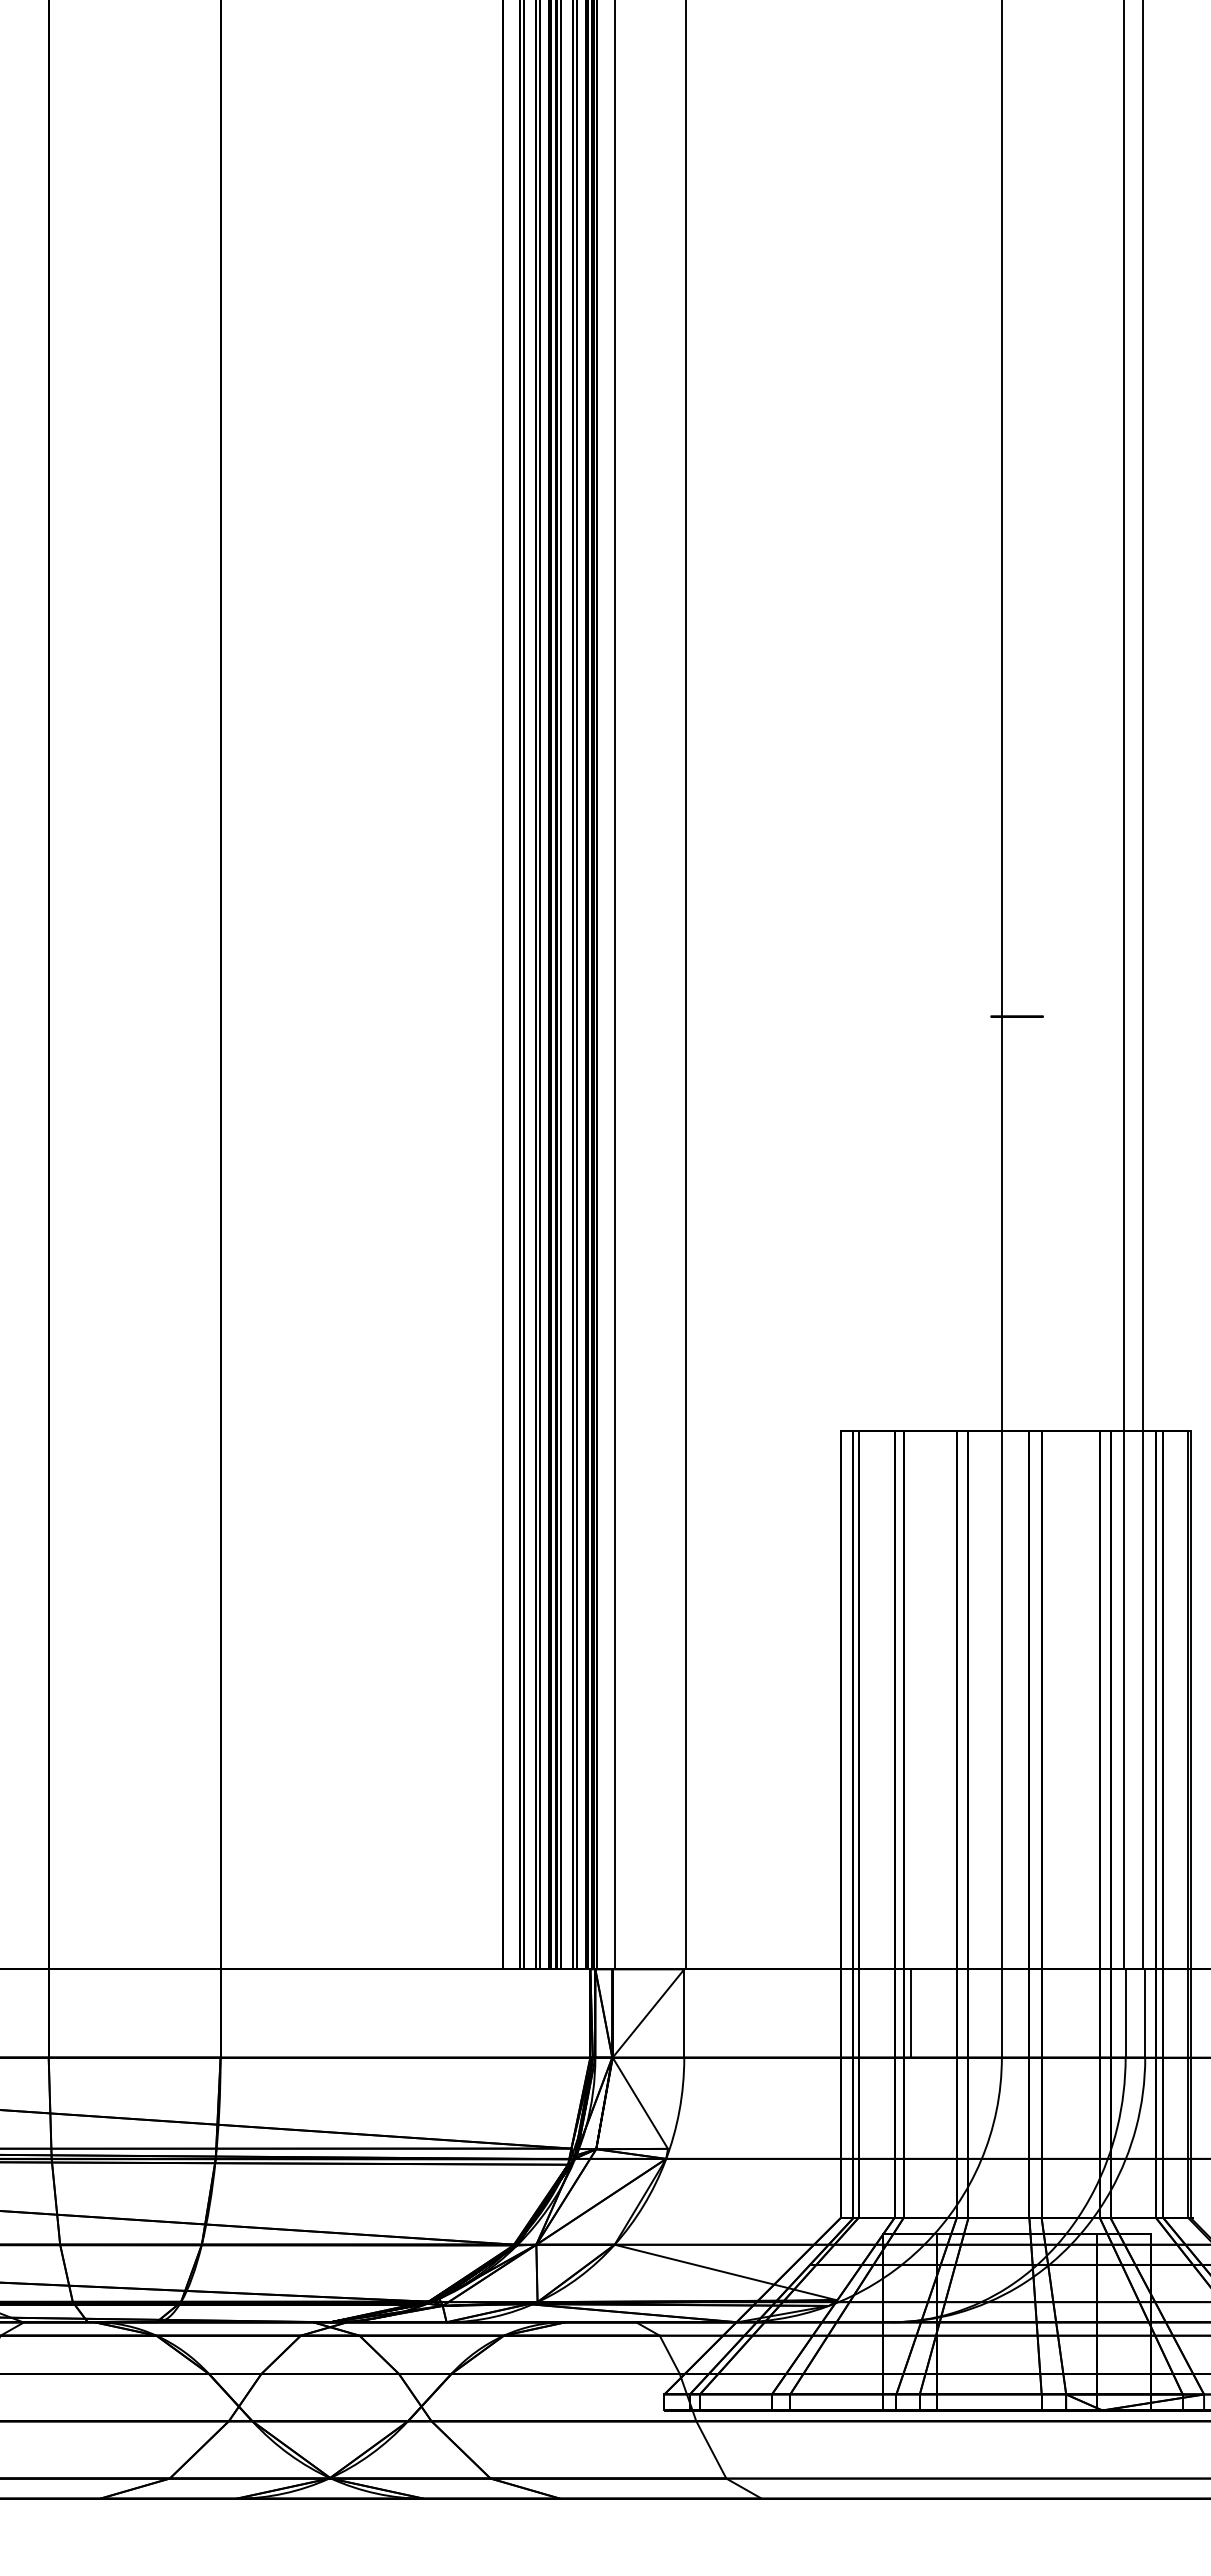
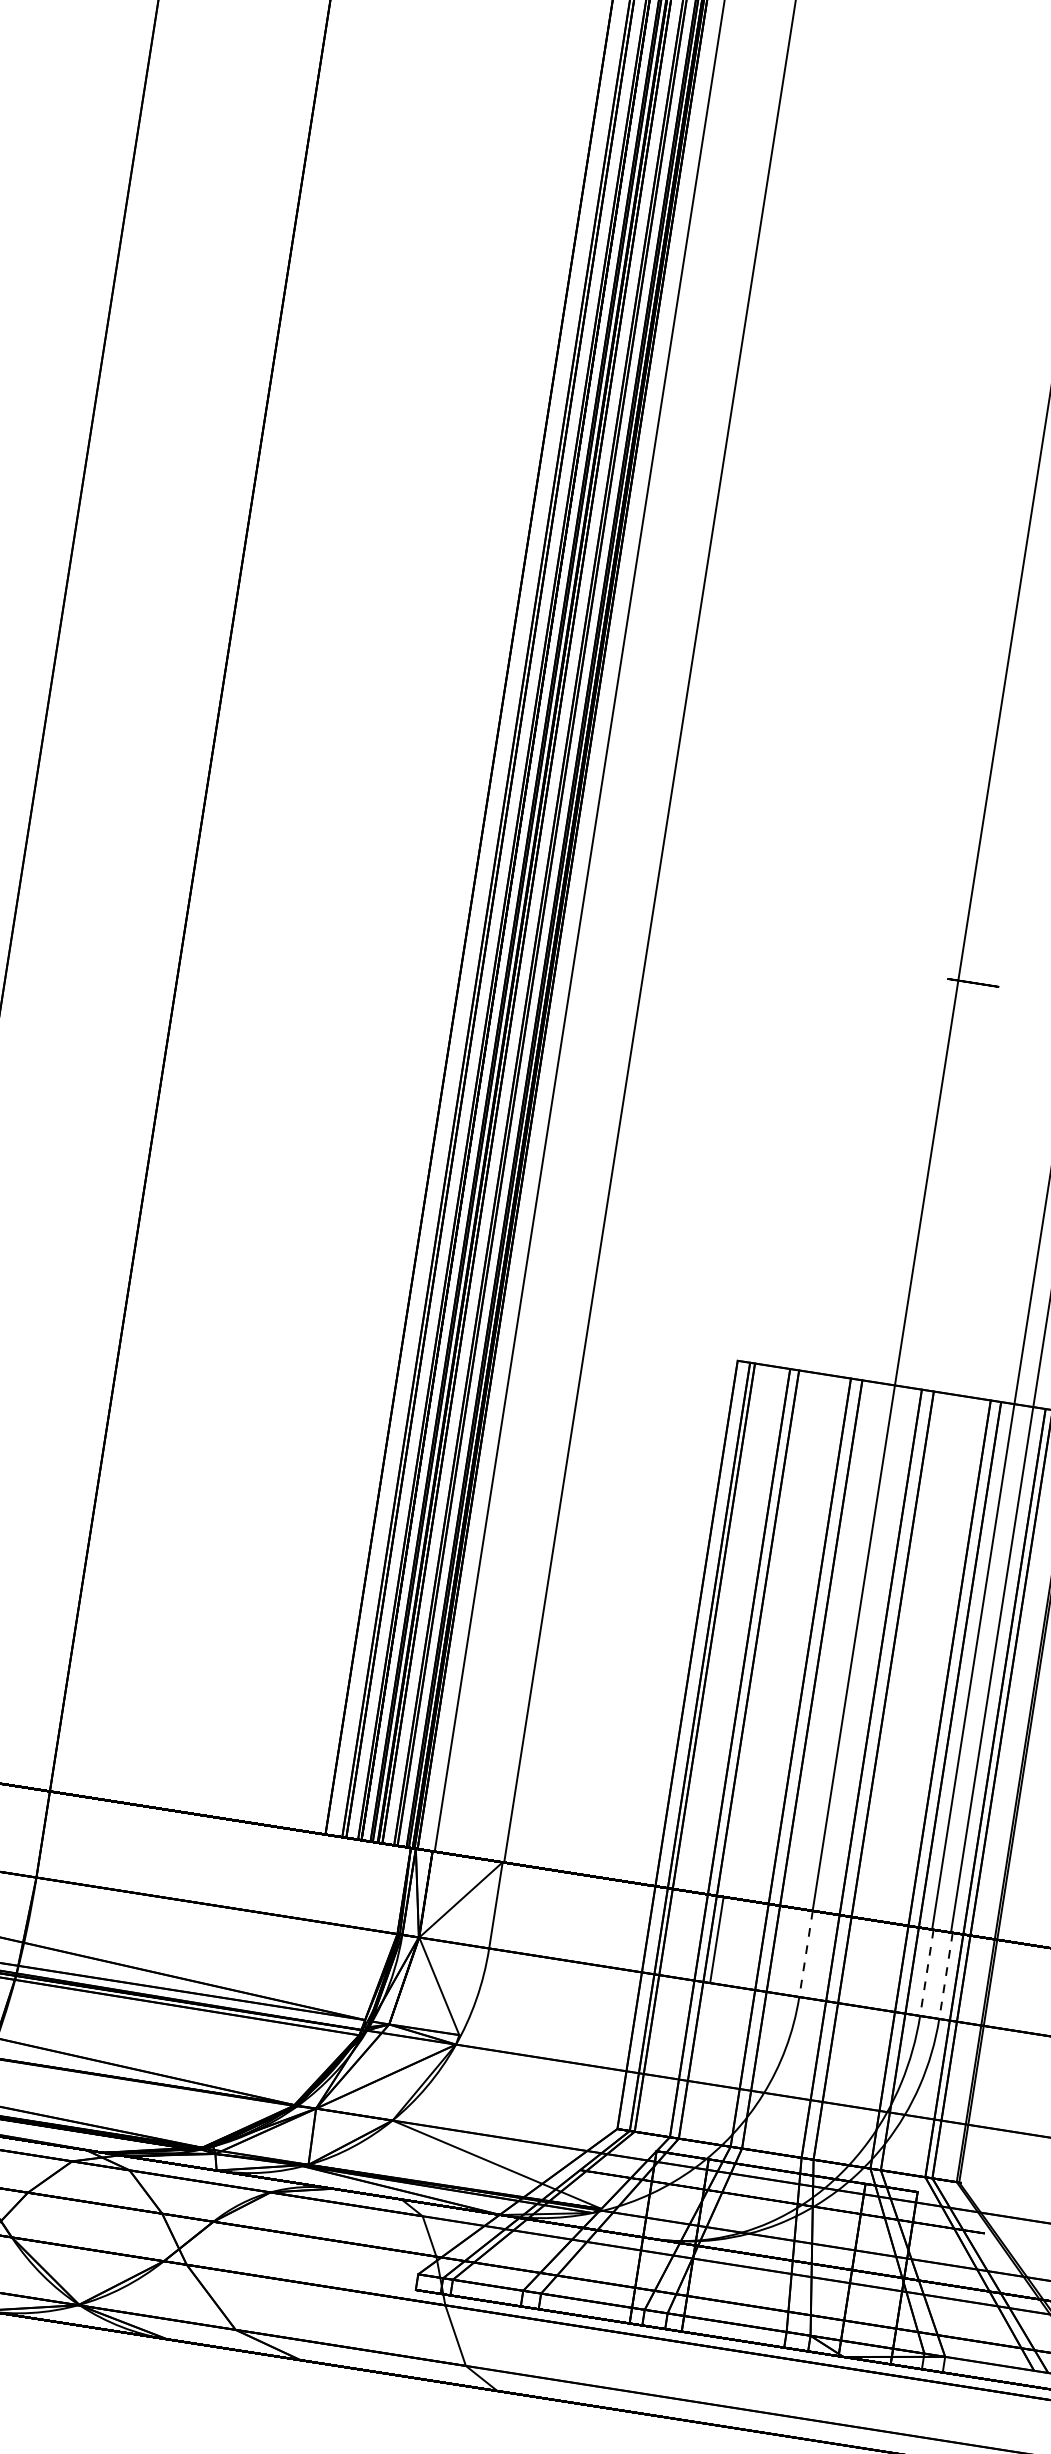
line: (1001, 2014) -> (805, 1954), solid -> dashed
line: (1125, 2014) -> (926, 1973), solid -> dashed
line: (1145, 2014) -> (946, 1976), solid -> dashed

